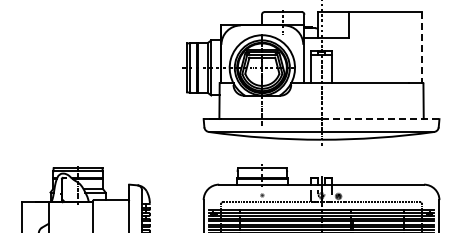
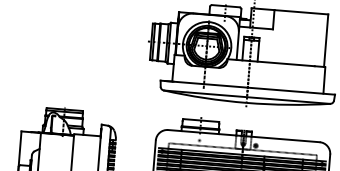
line: (421, 47) -> (326, 40), dashed -> solid
line: (380, 119) -> (291, 91), dashed -> solid

